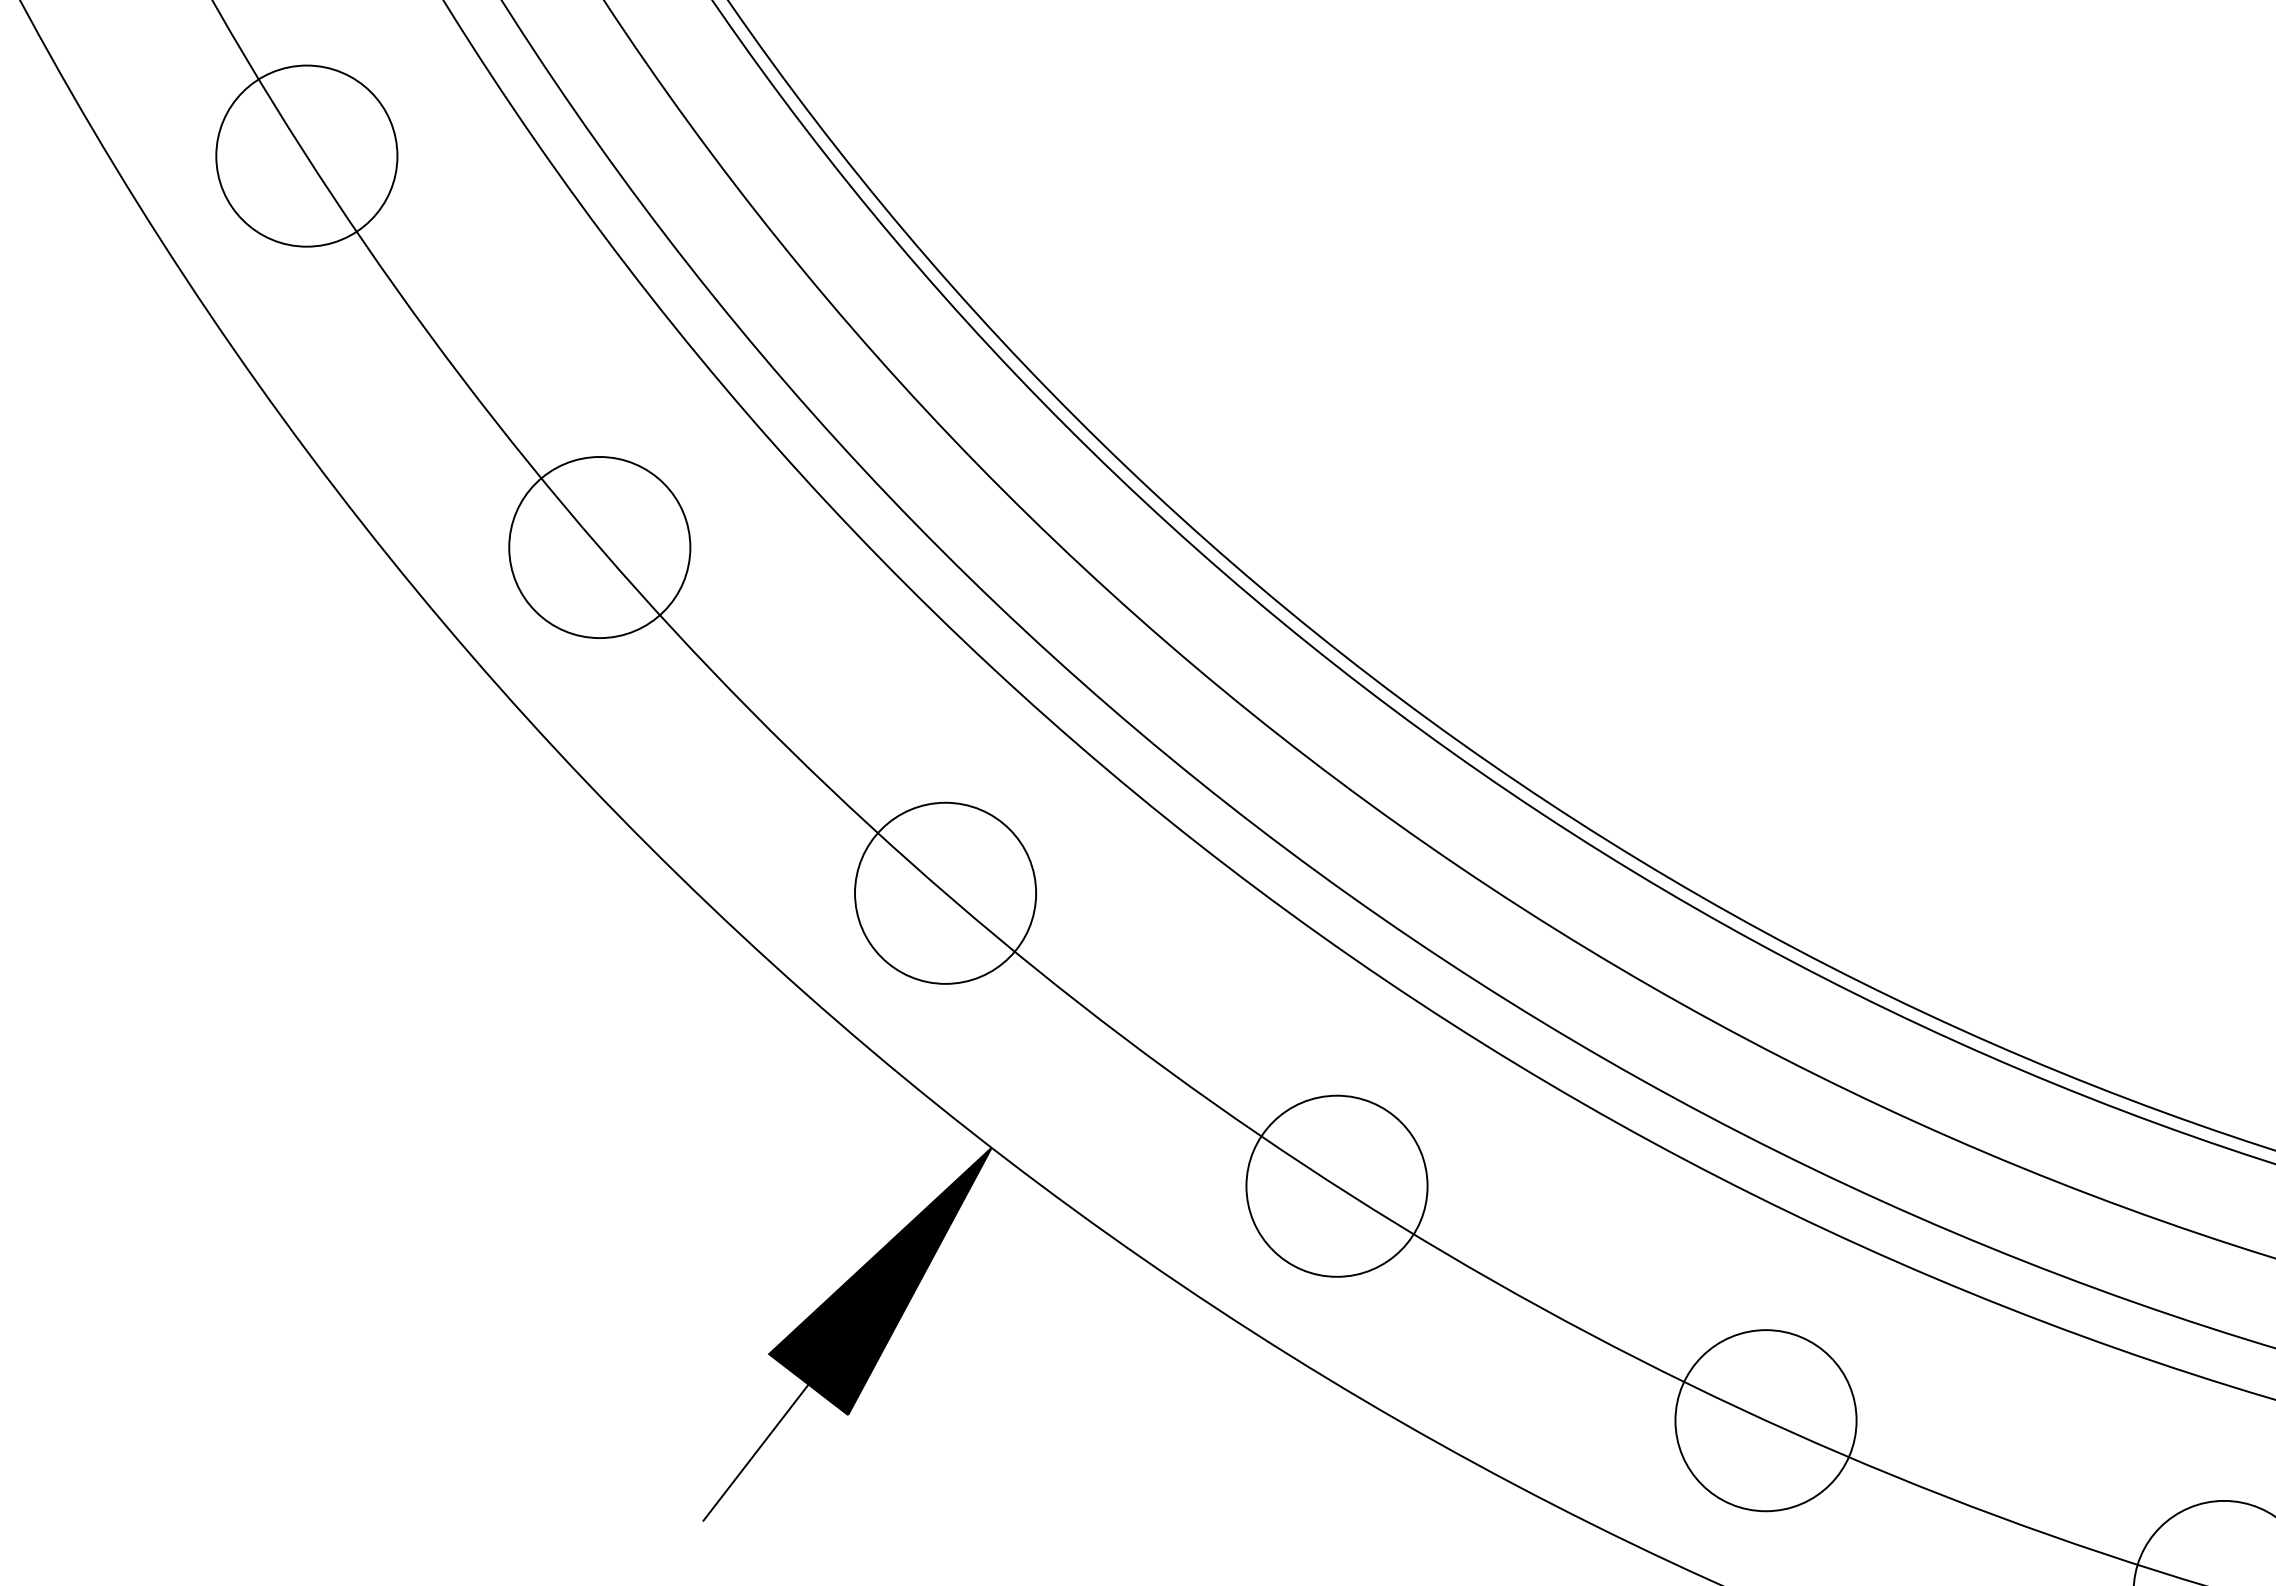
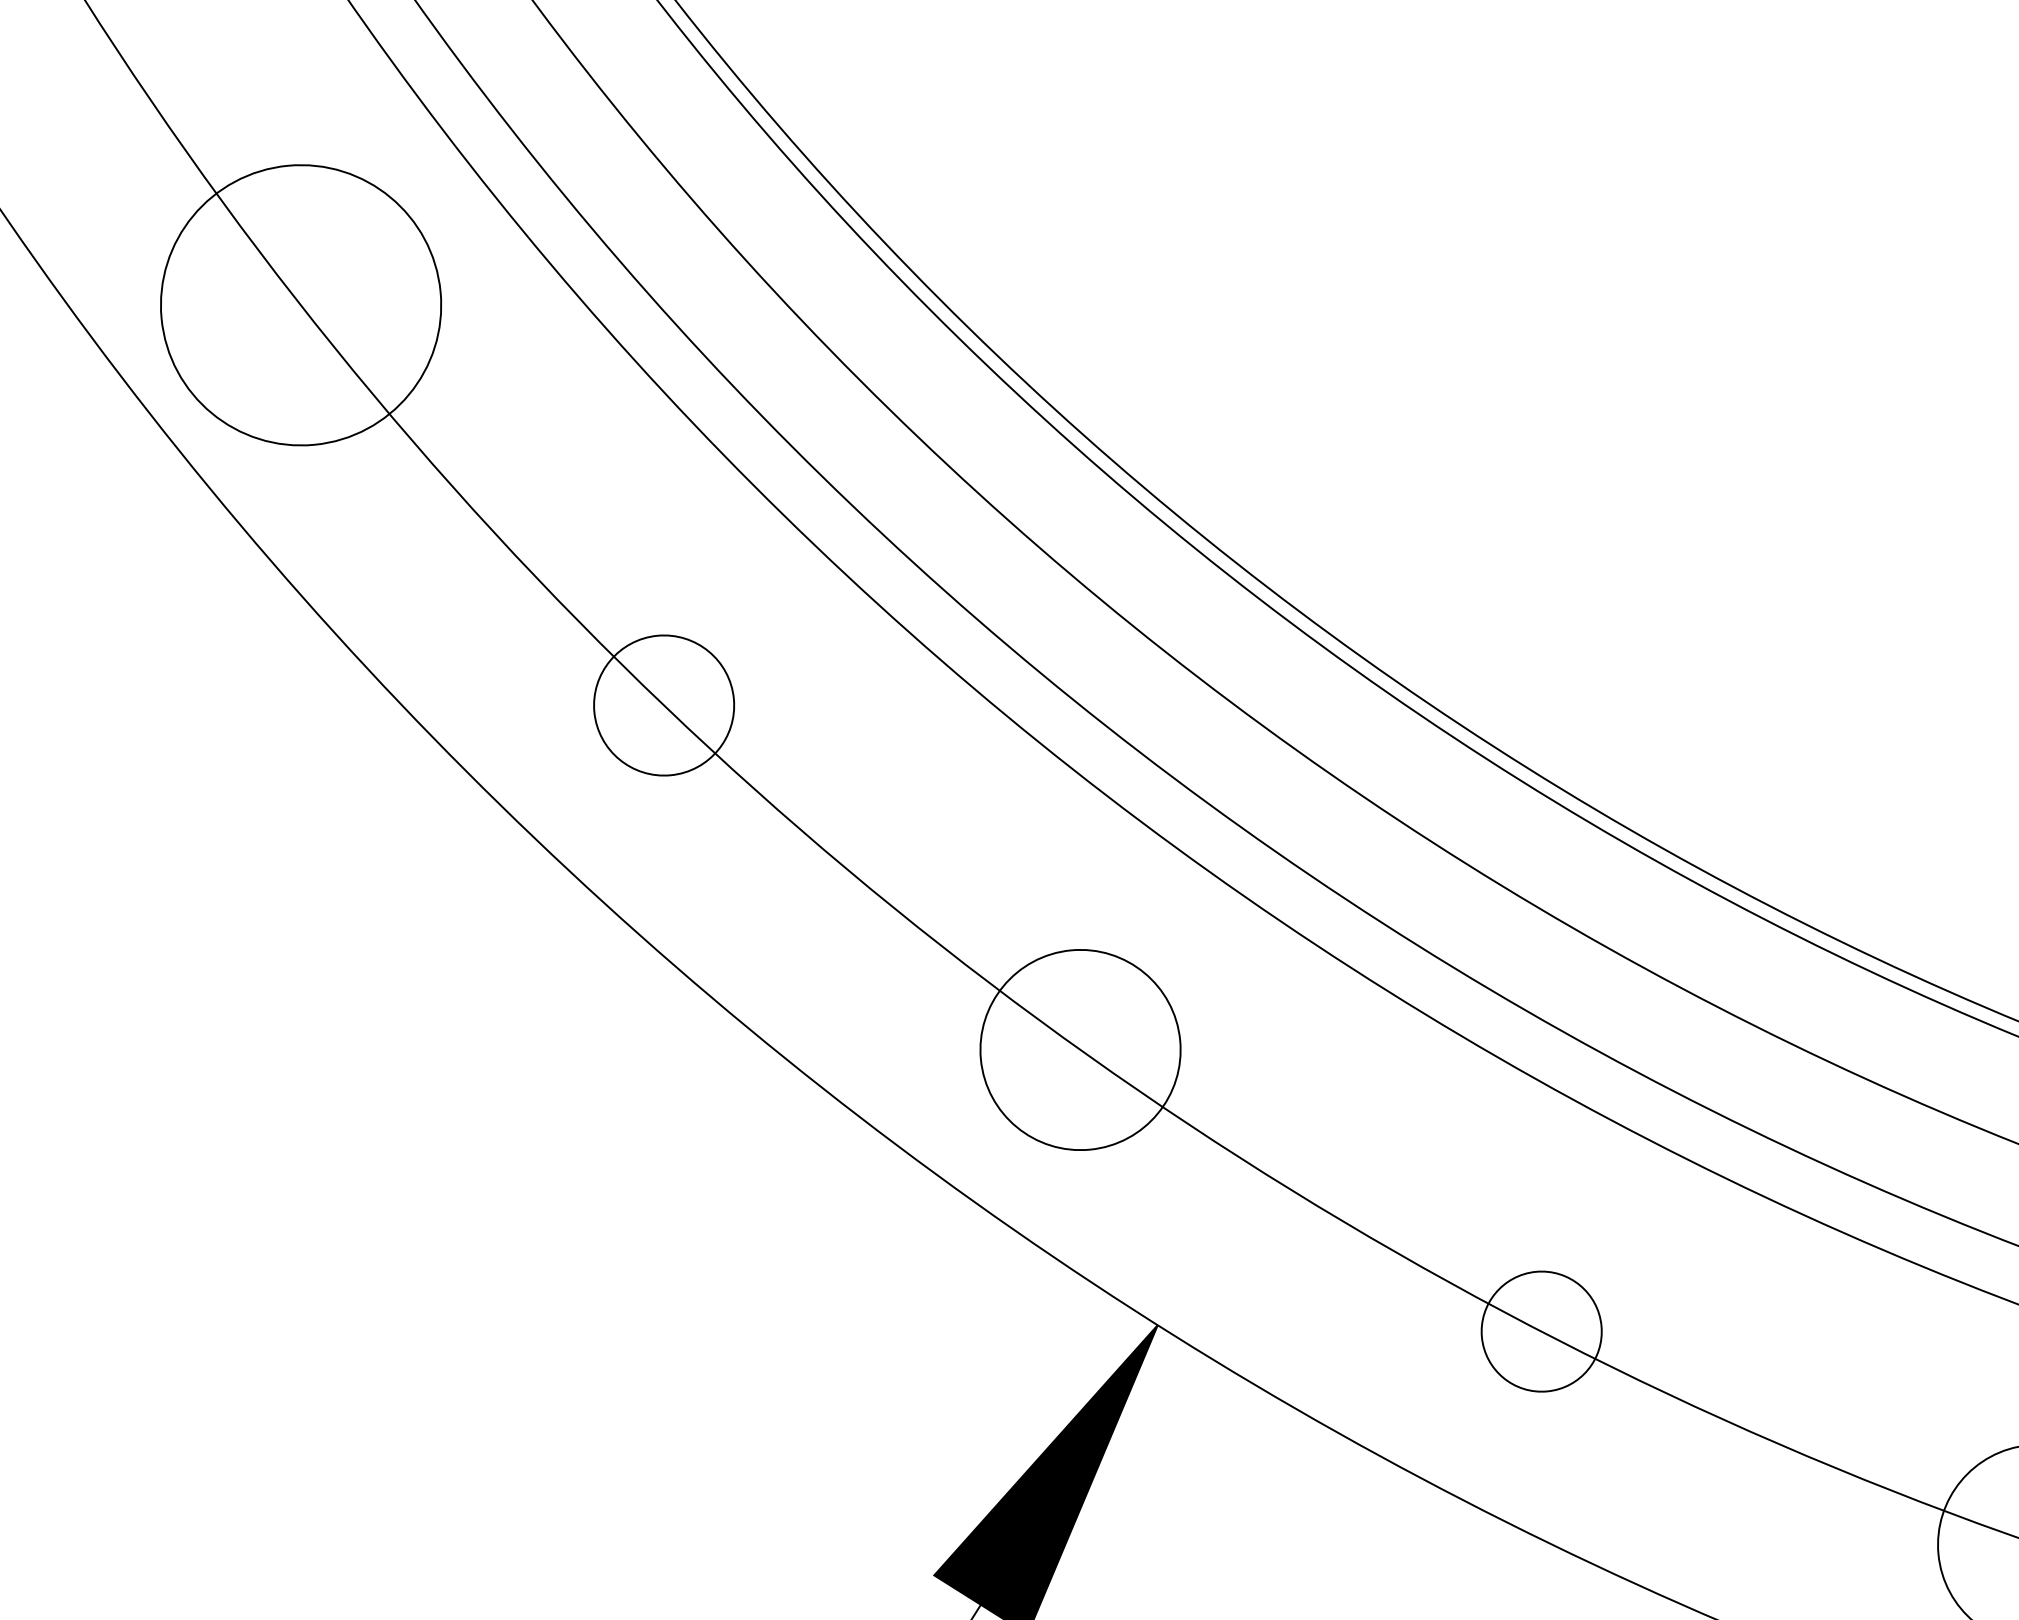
circle: (306, 155) -> (300, 304), size x1.4
circle: (599, 547) -> (663, 705), size x0.7
circle: (1336, 1185) -> (1541, 1330), size x0.6

